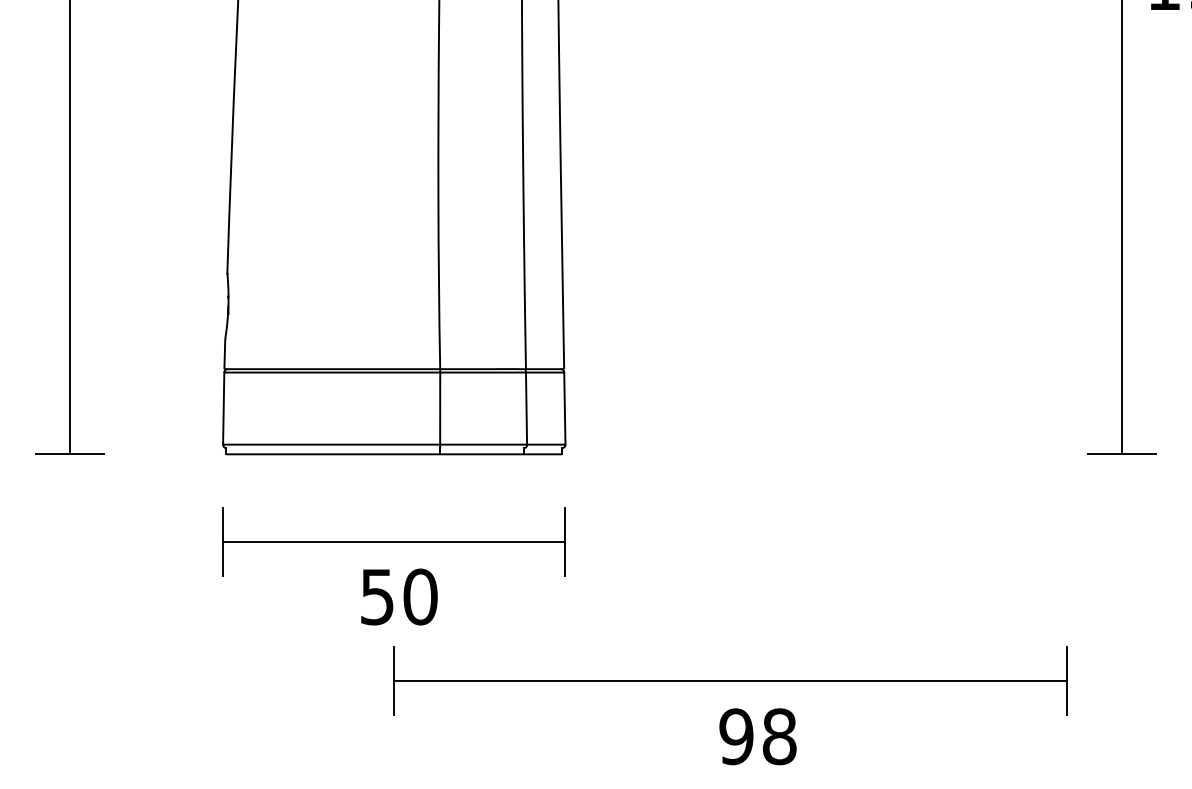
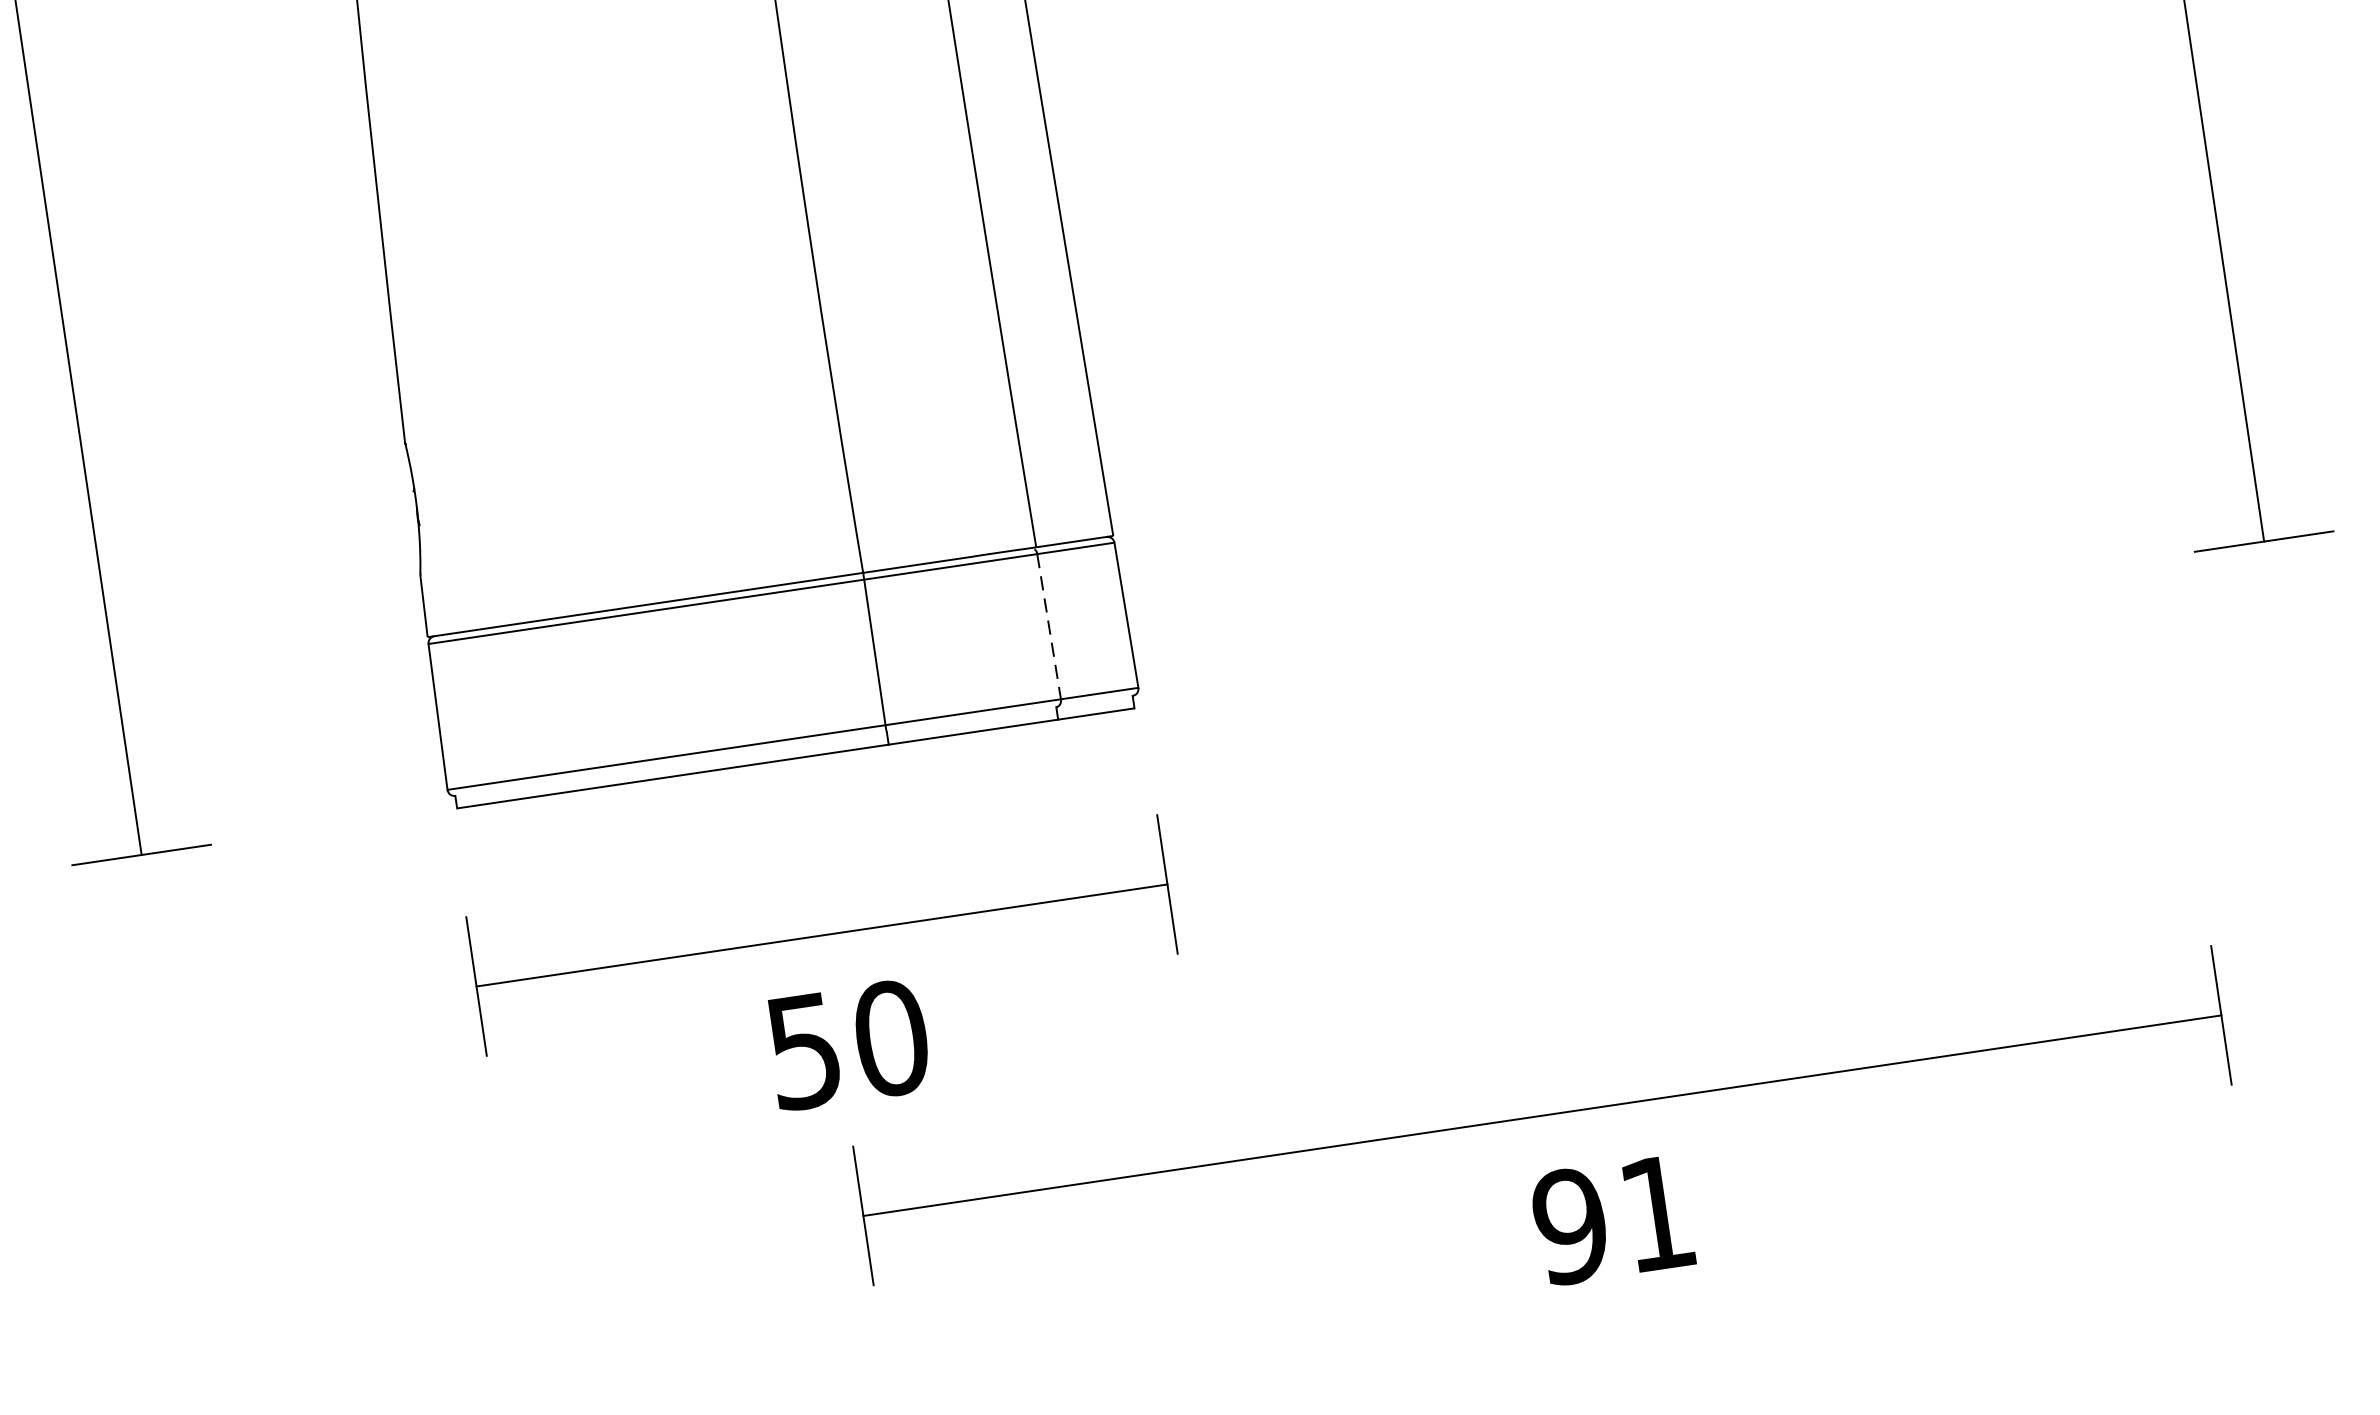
line: (526, 409) -> (1049, 628), solid -> dashed
text: (779, 736) -> (1657, 1213), 98 -> 91

